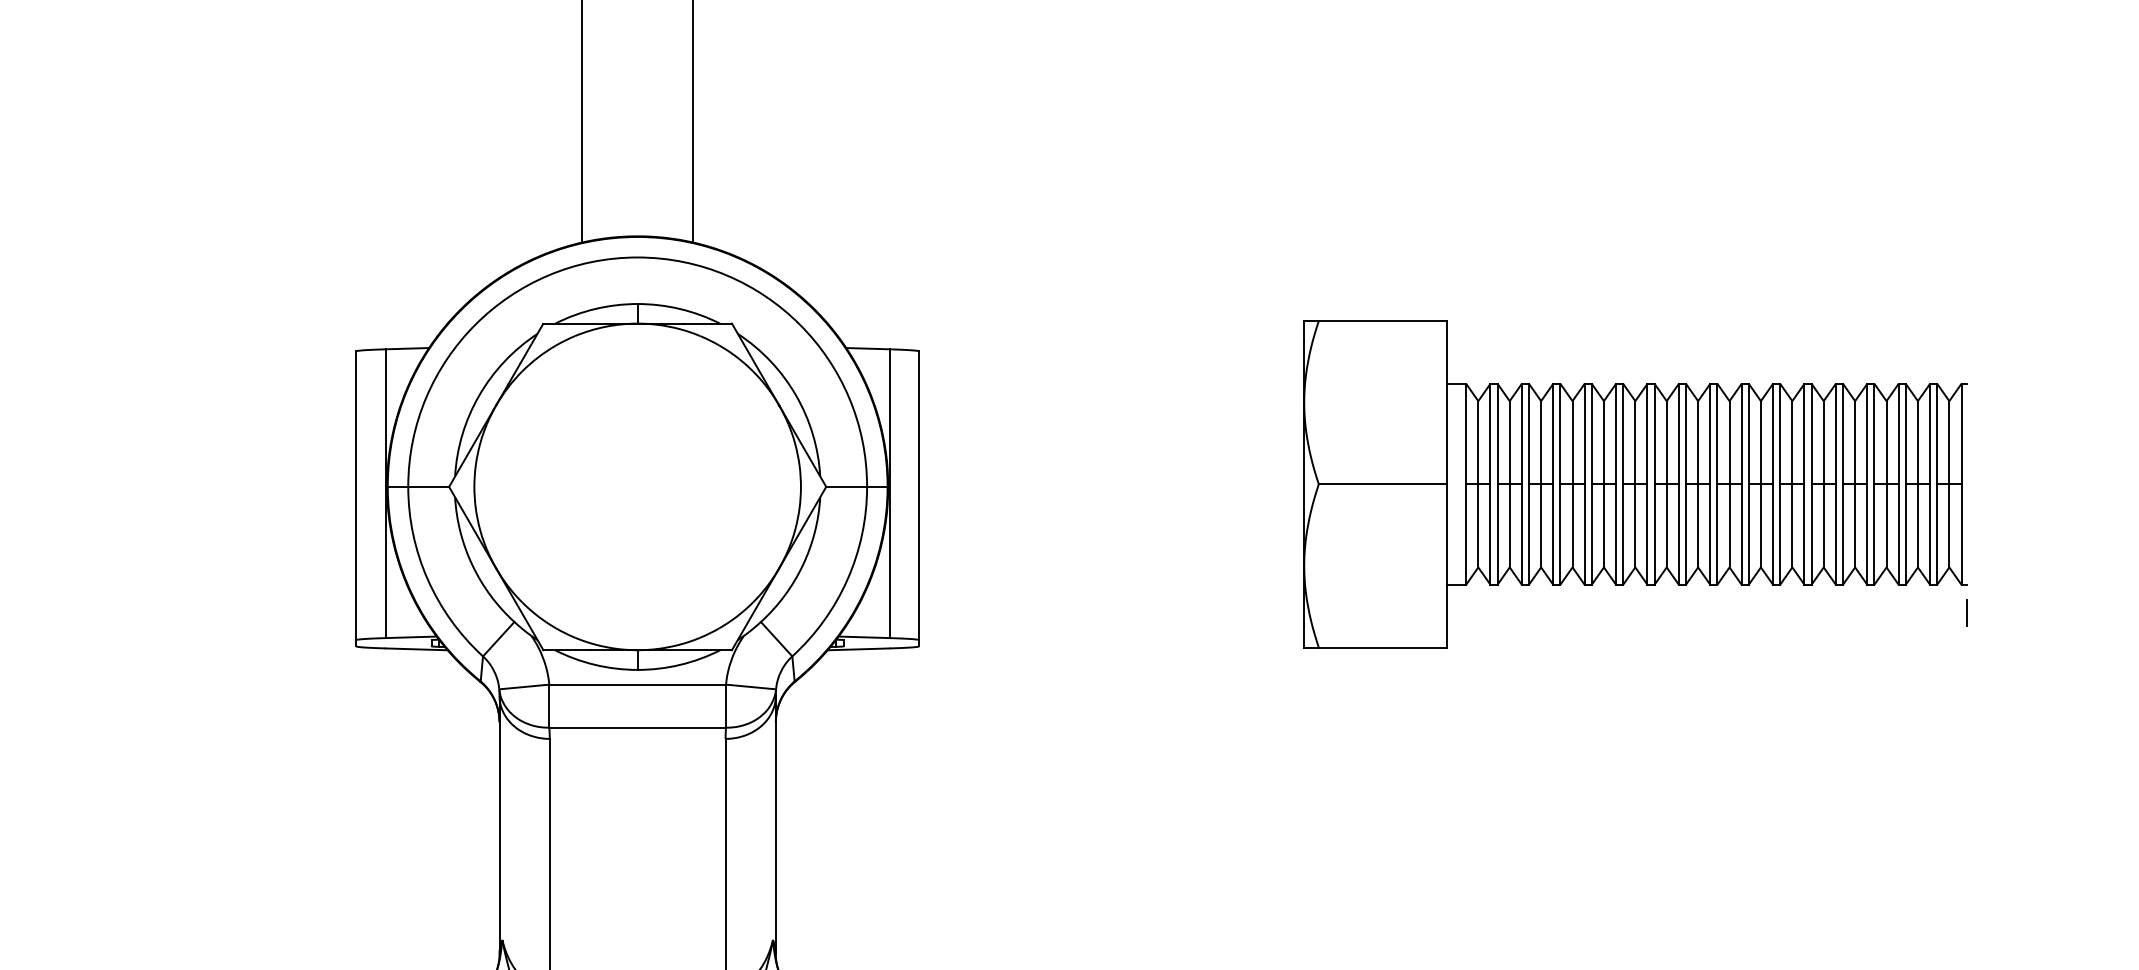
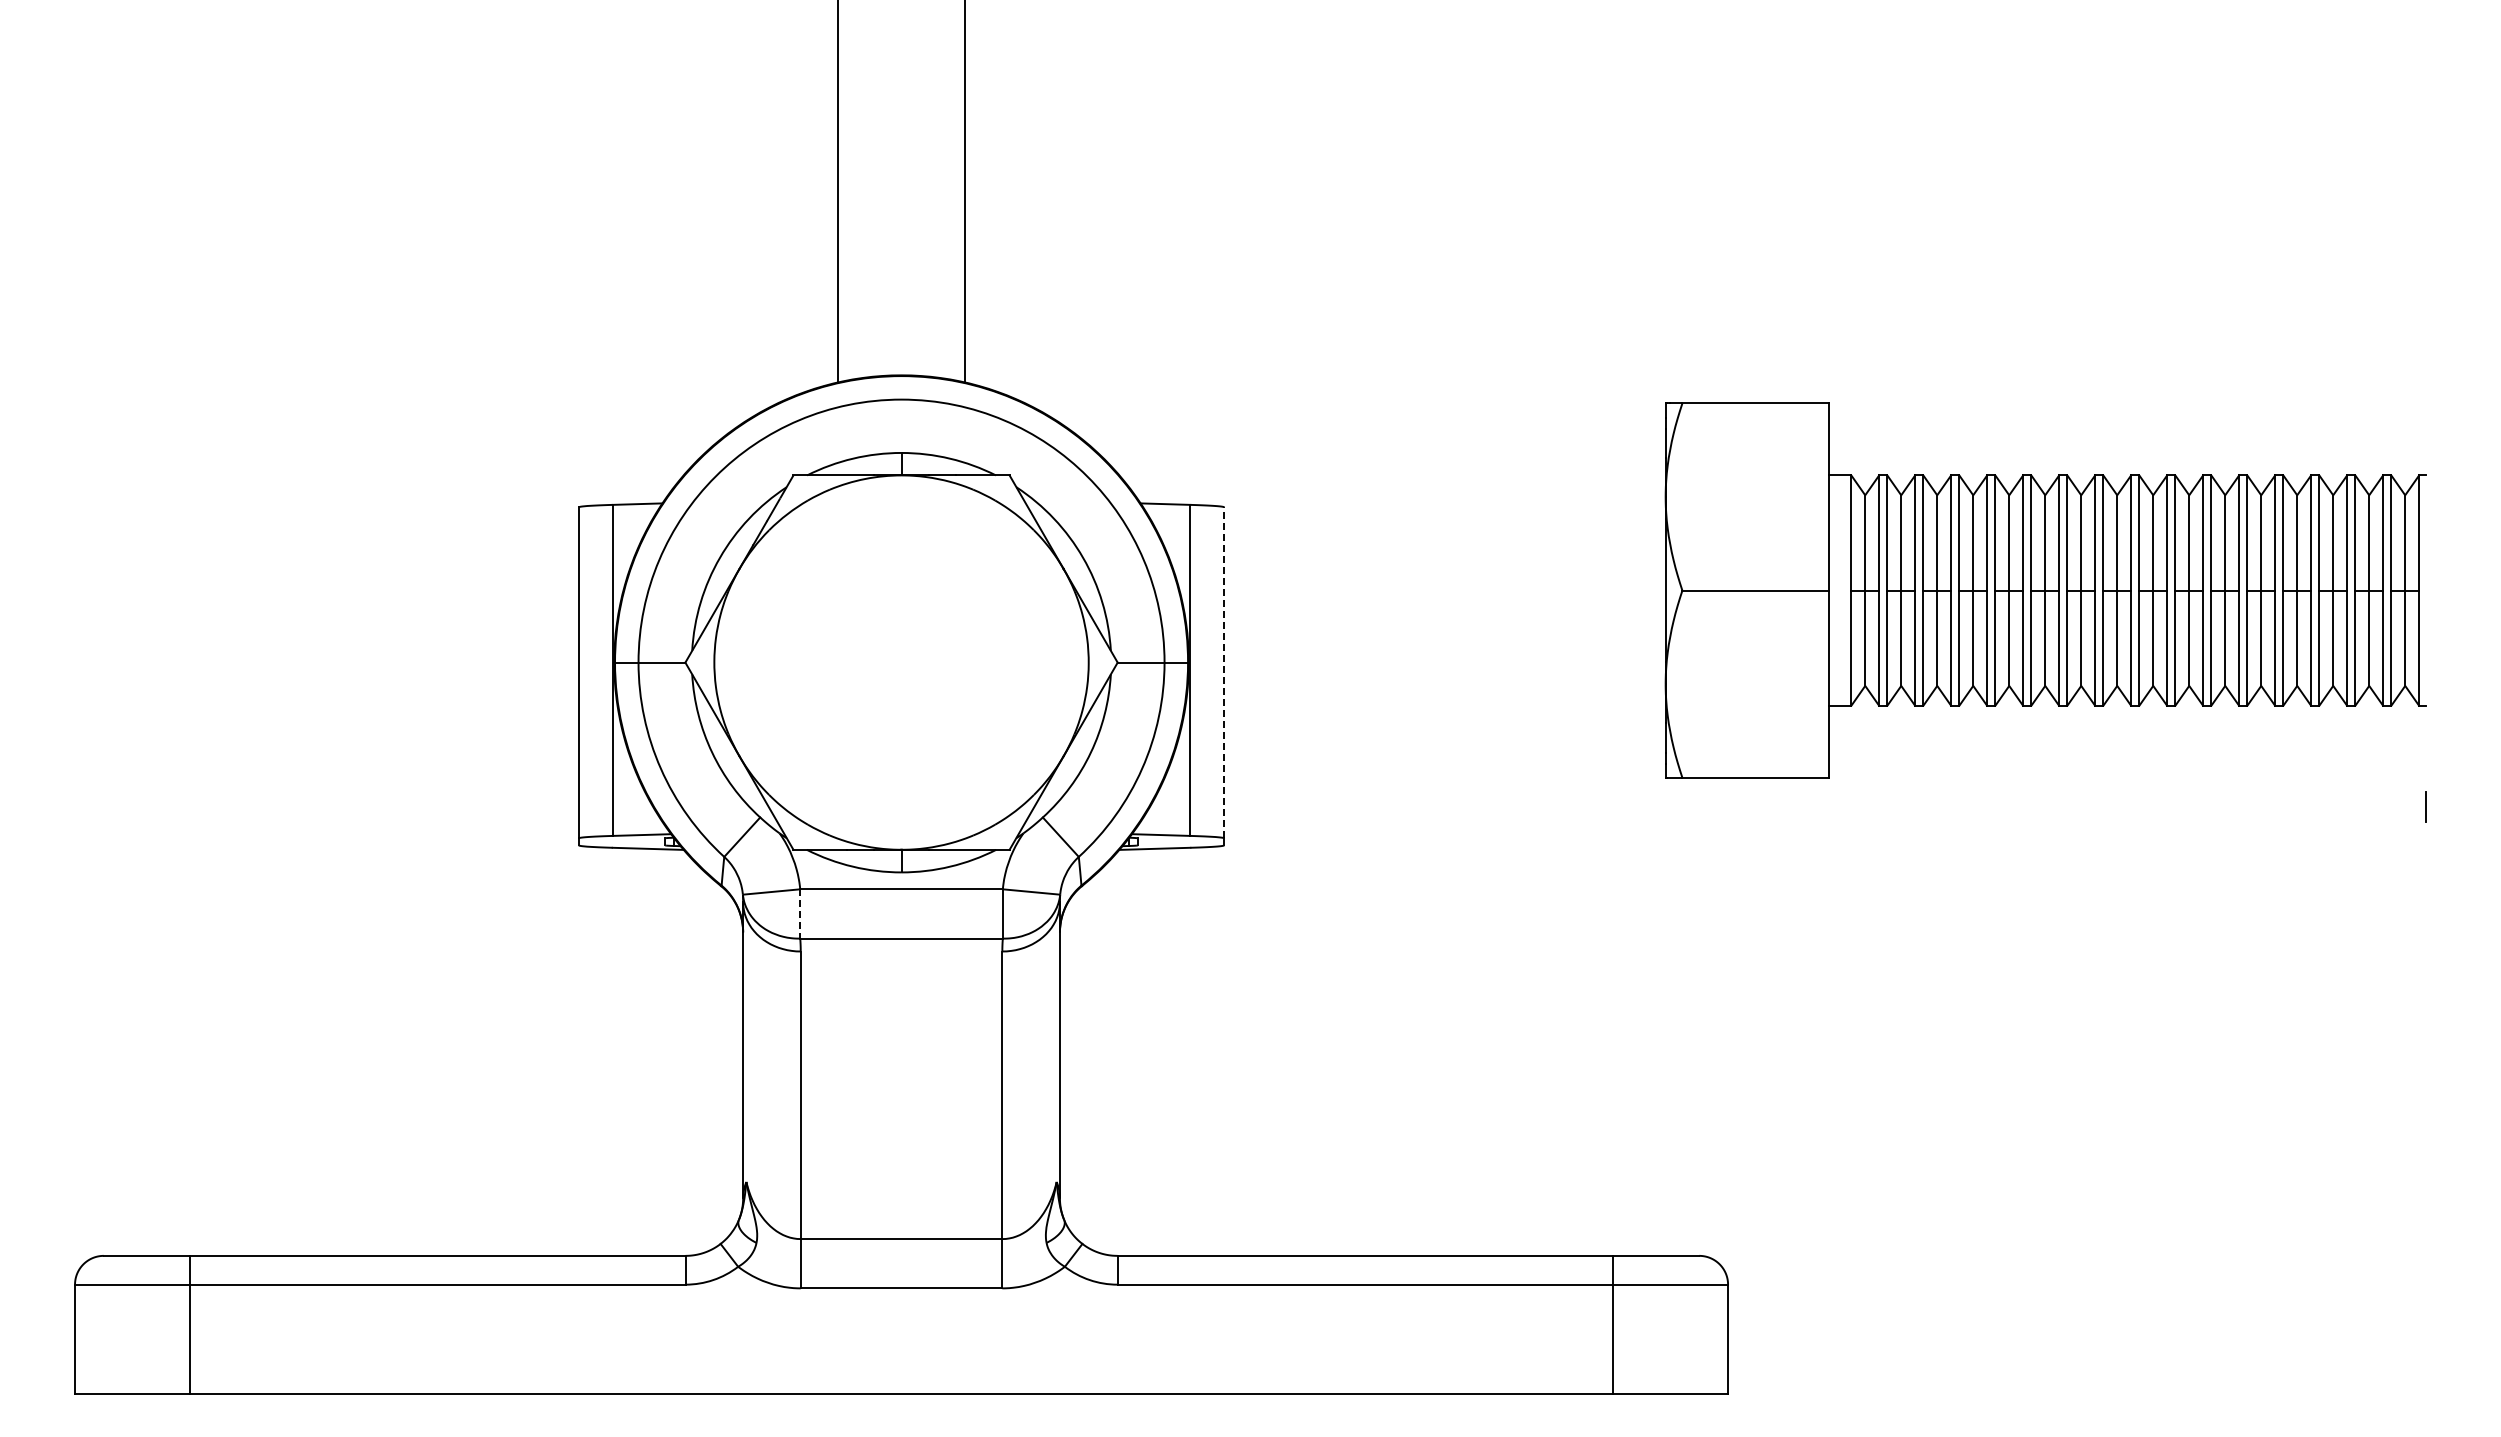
part: (1635, 484) -> (2045, 590), moved
line: (919, 495) -> (1224, 672), solid -> dashed
line: (549, 705) -> (800, 913), solid -> dashed

